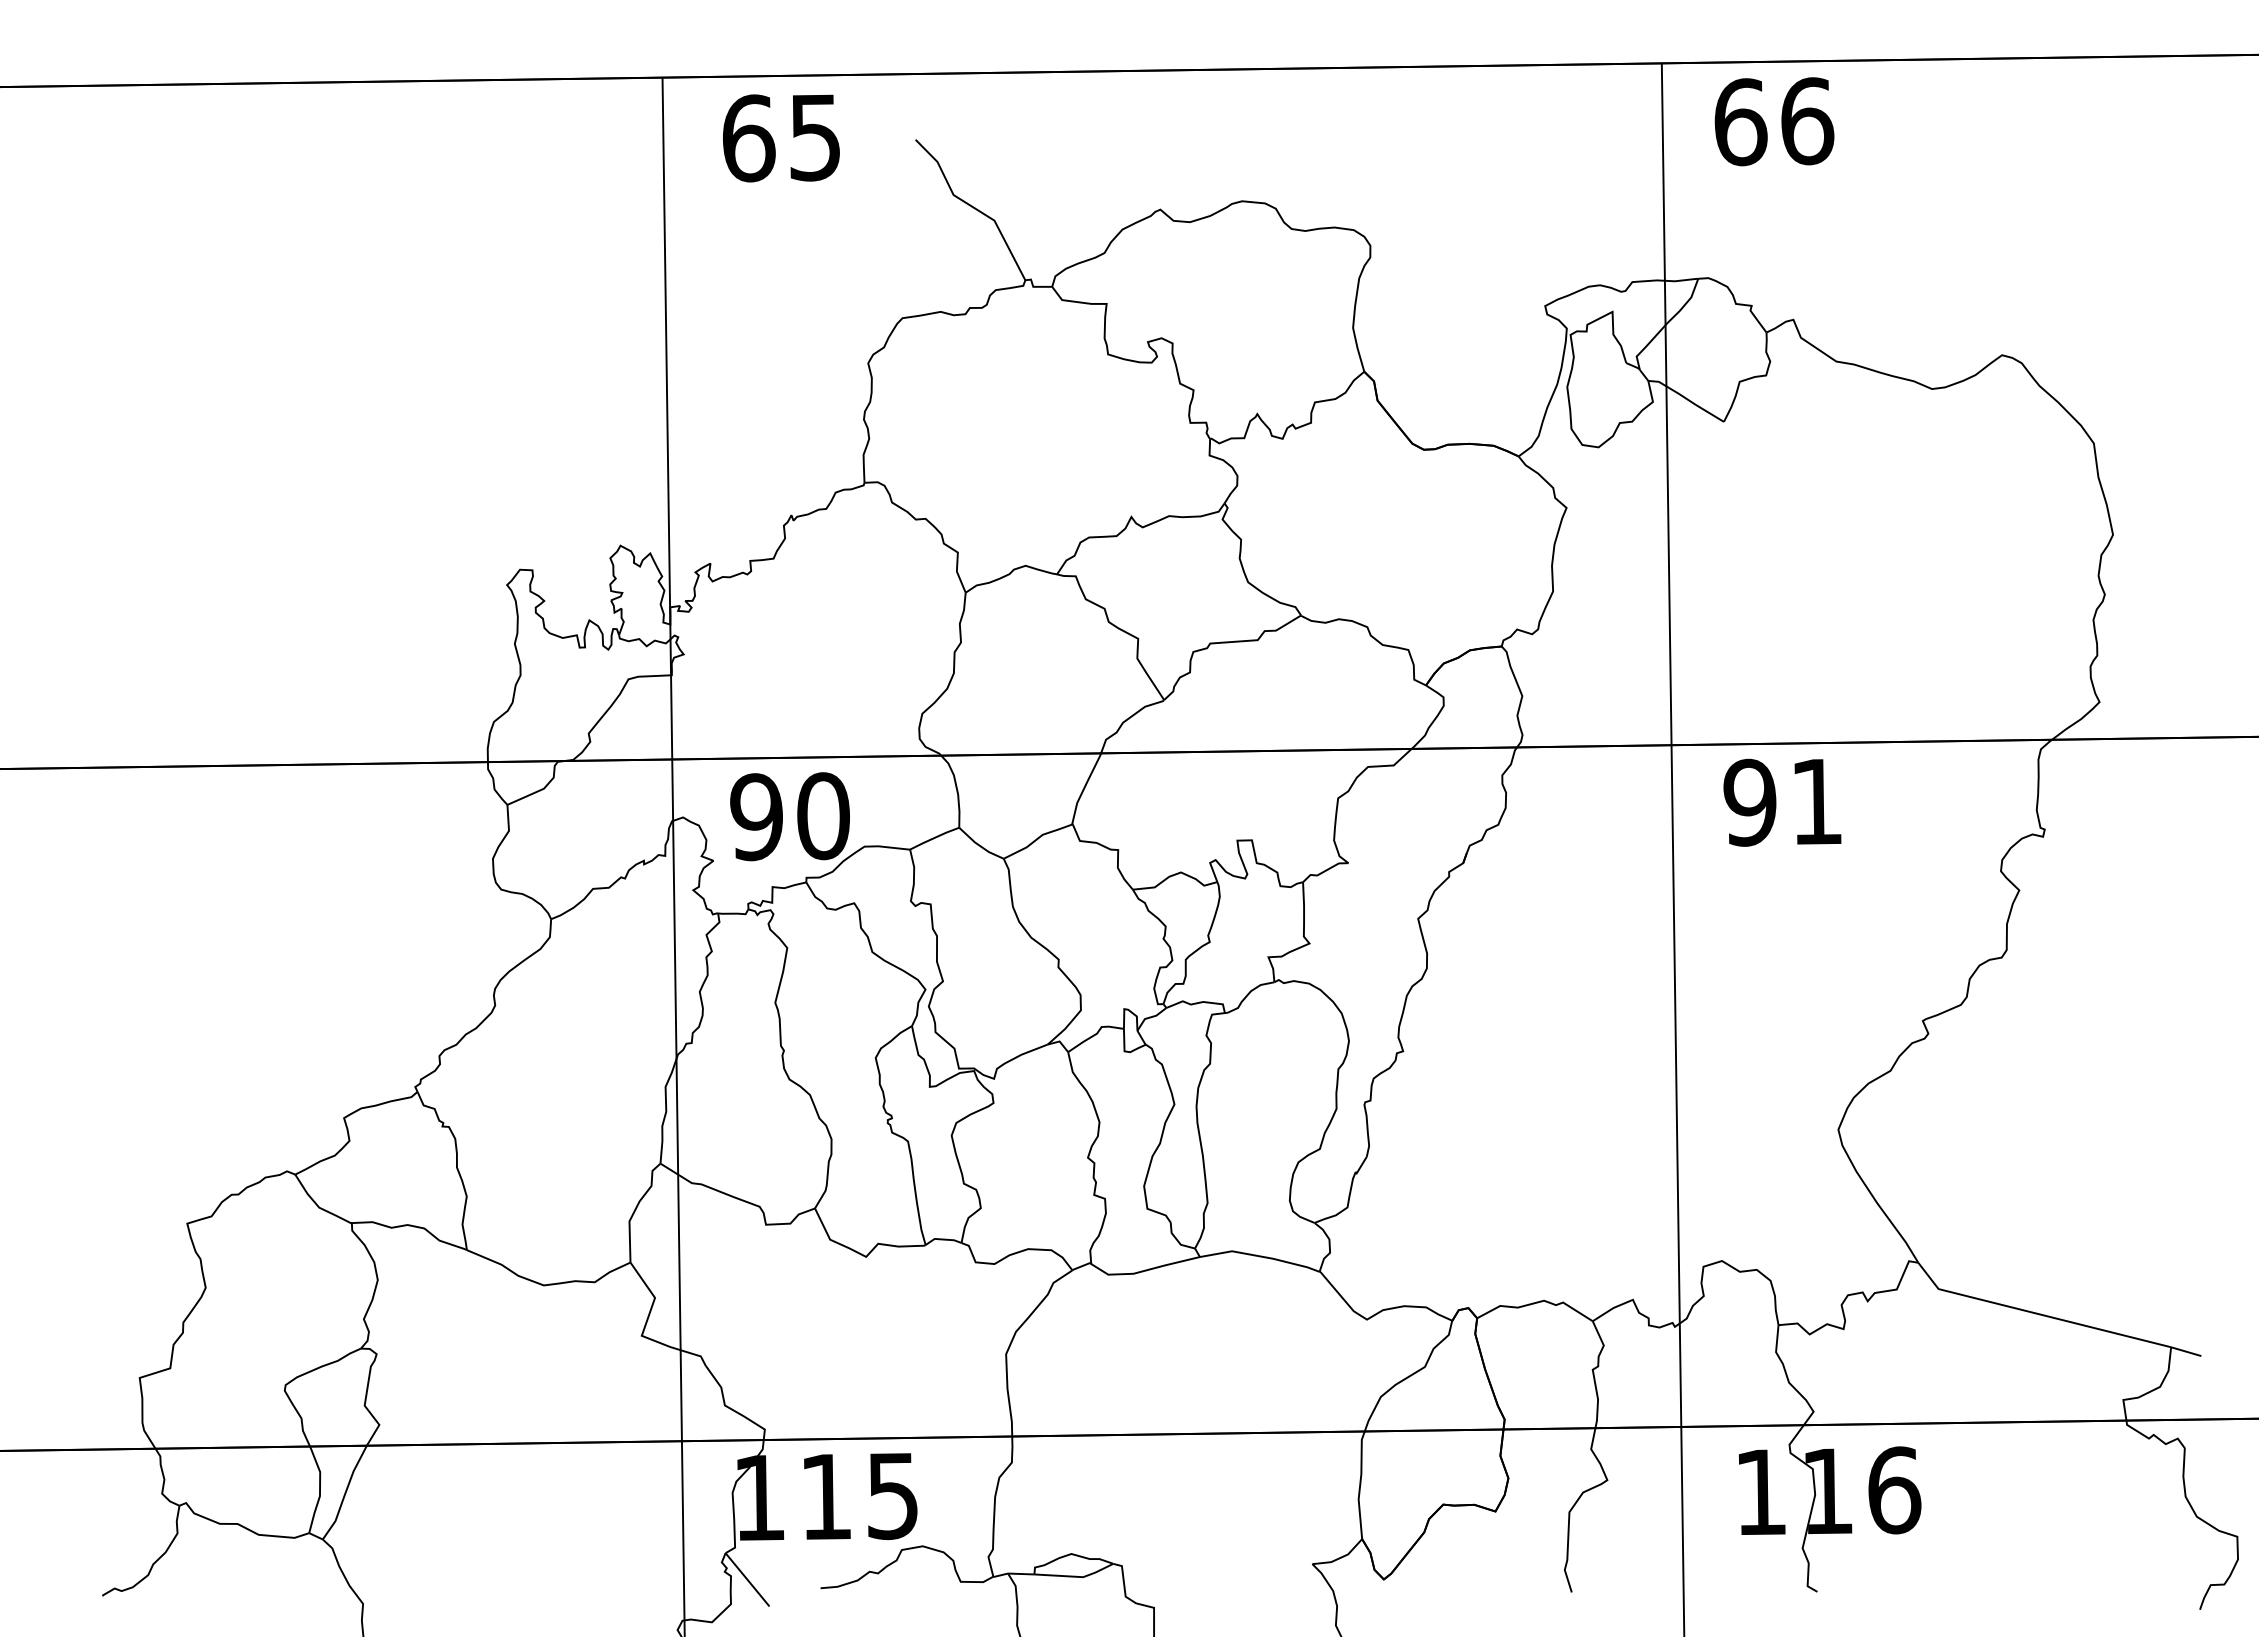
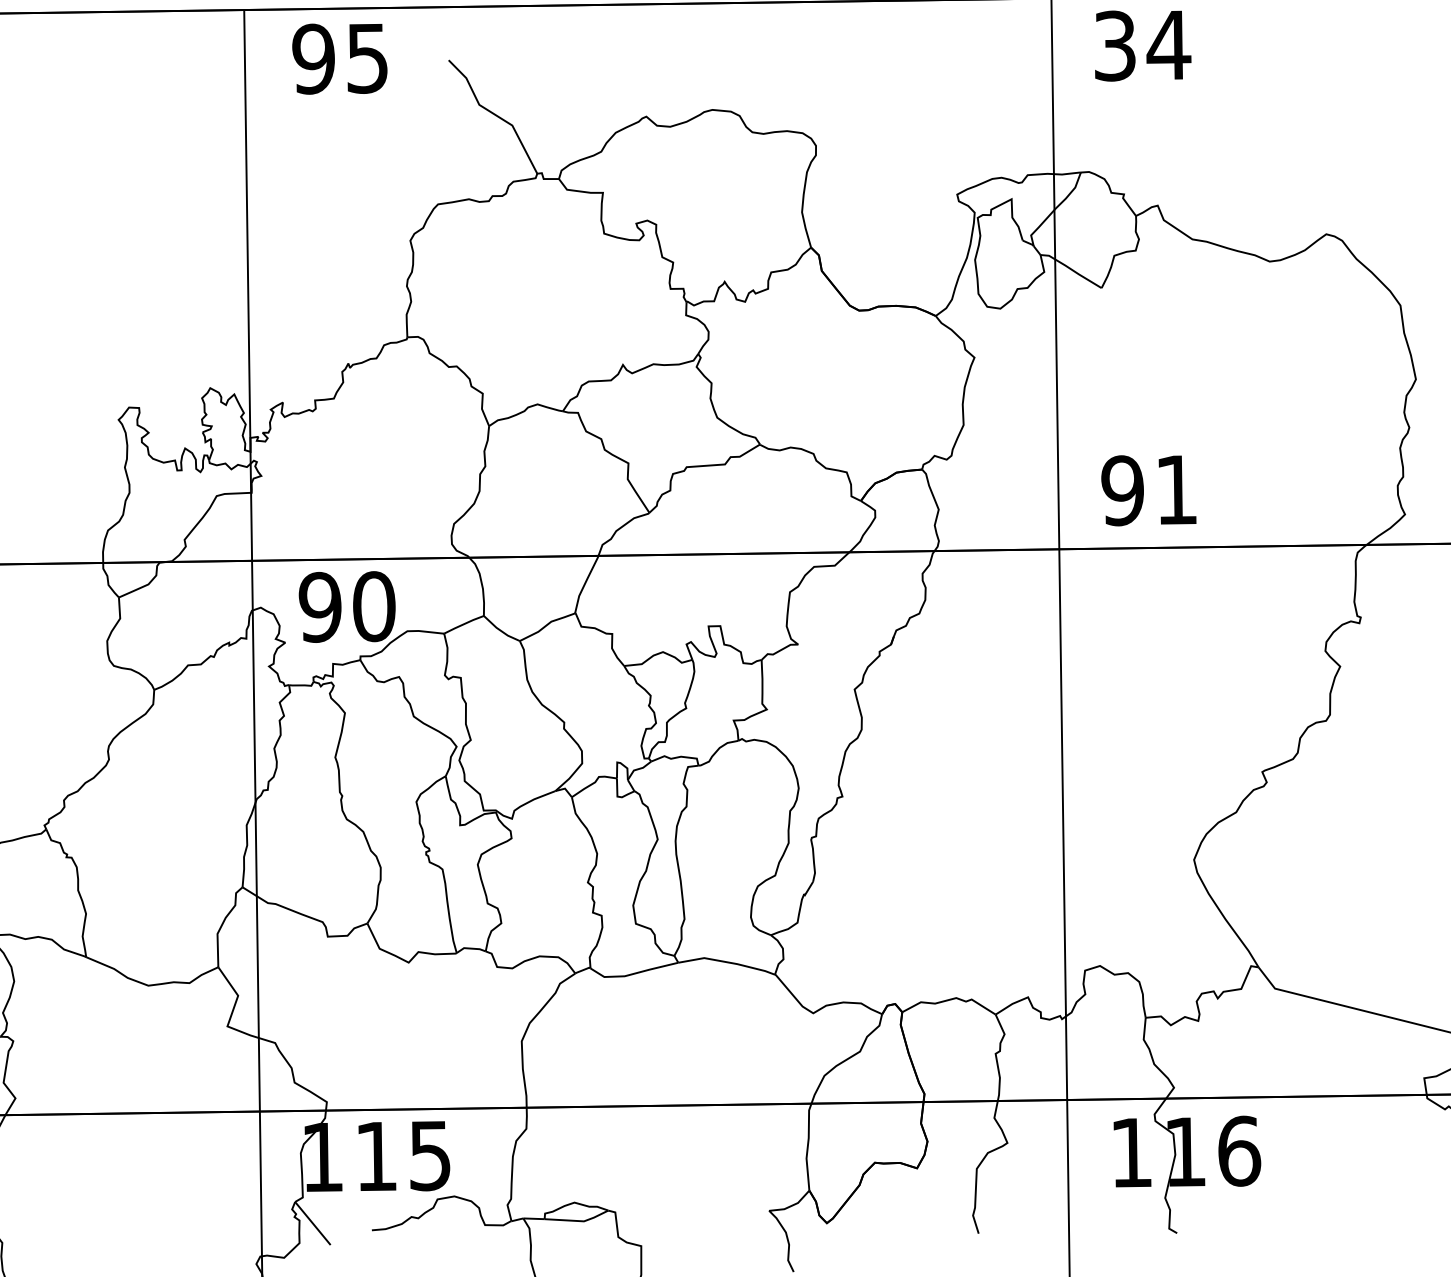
text: (1774, 121) -> (1142, 45), 66 -> 34
text: (748, 138) -> (313, 59), 65 -> 95
text: (1782, 802) -> (1148, 490), moved

